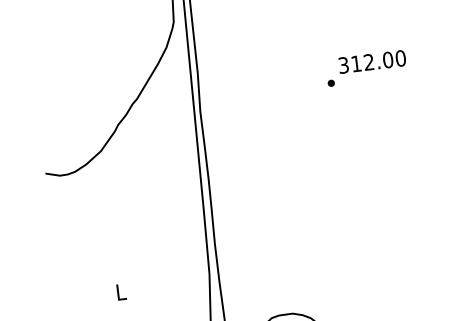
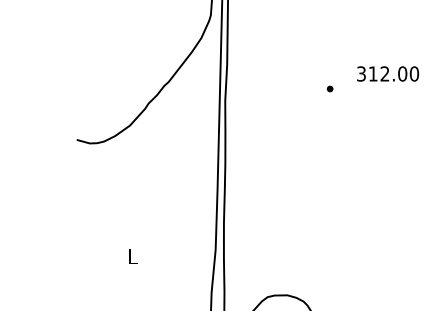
part: (330, 82) -> (329, 88), moved

